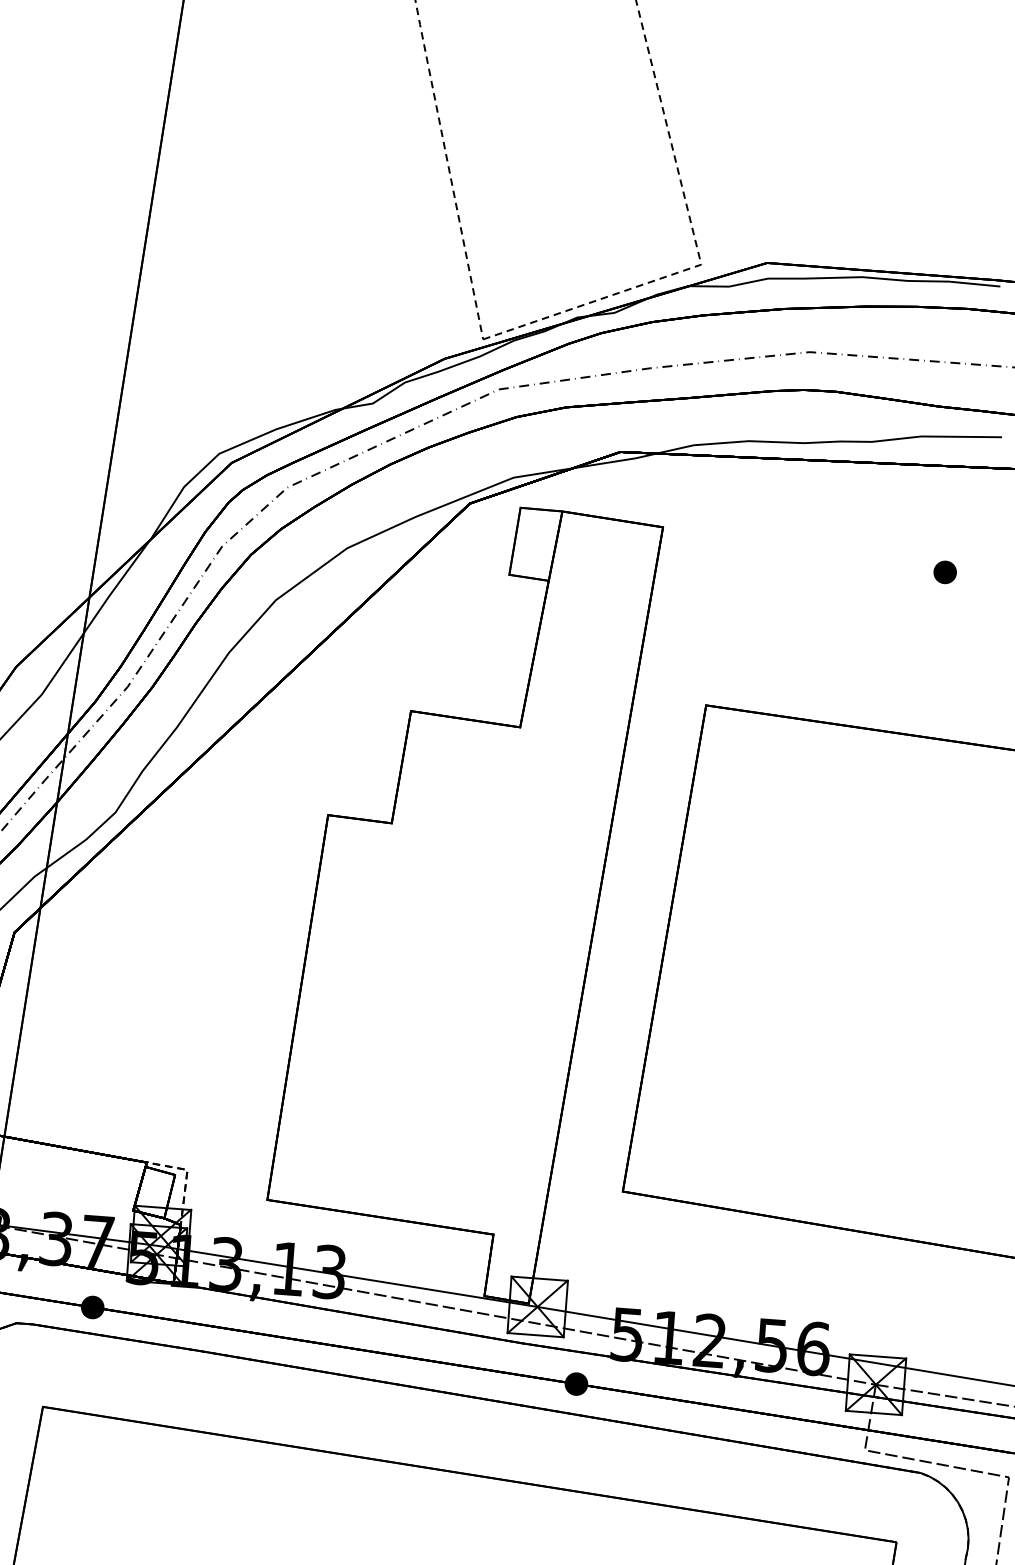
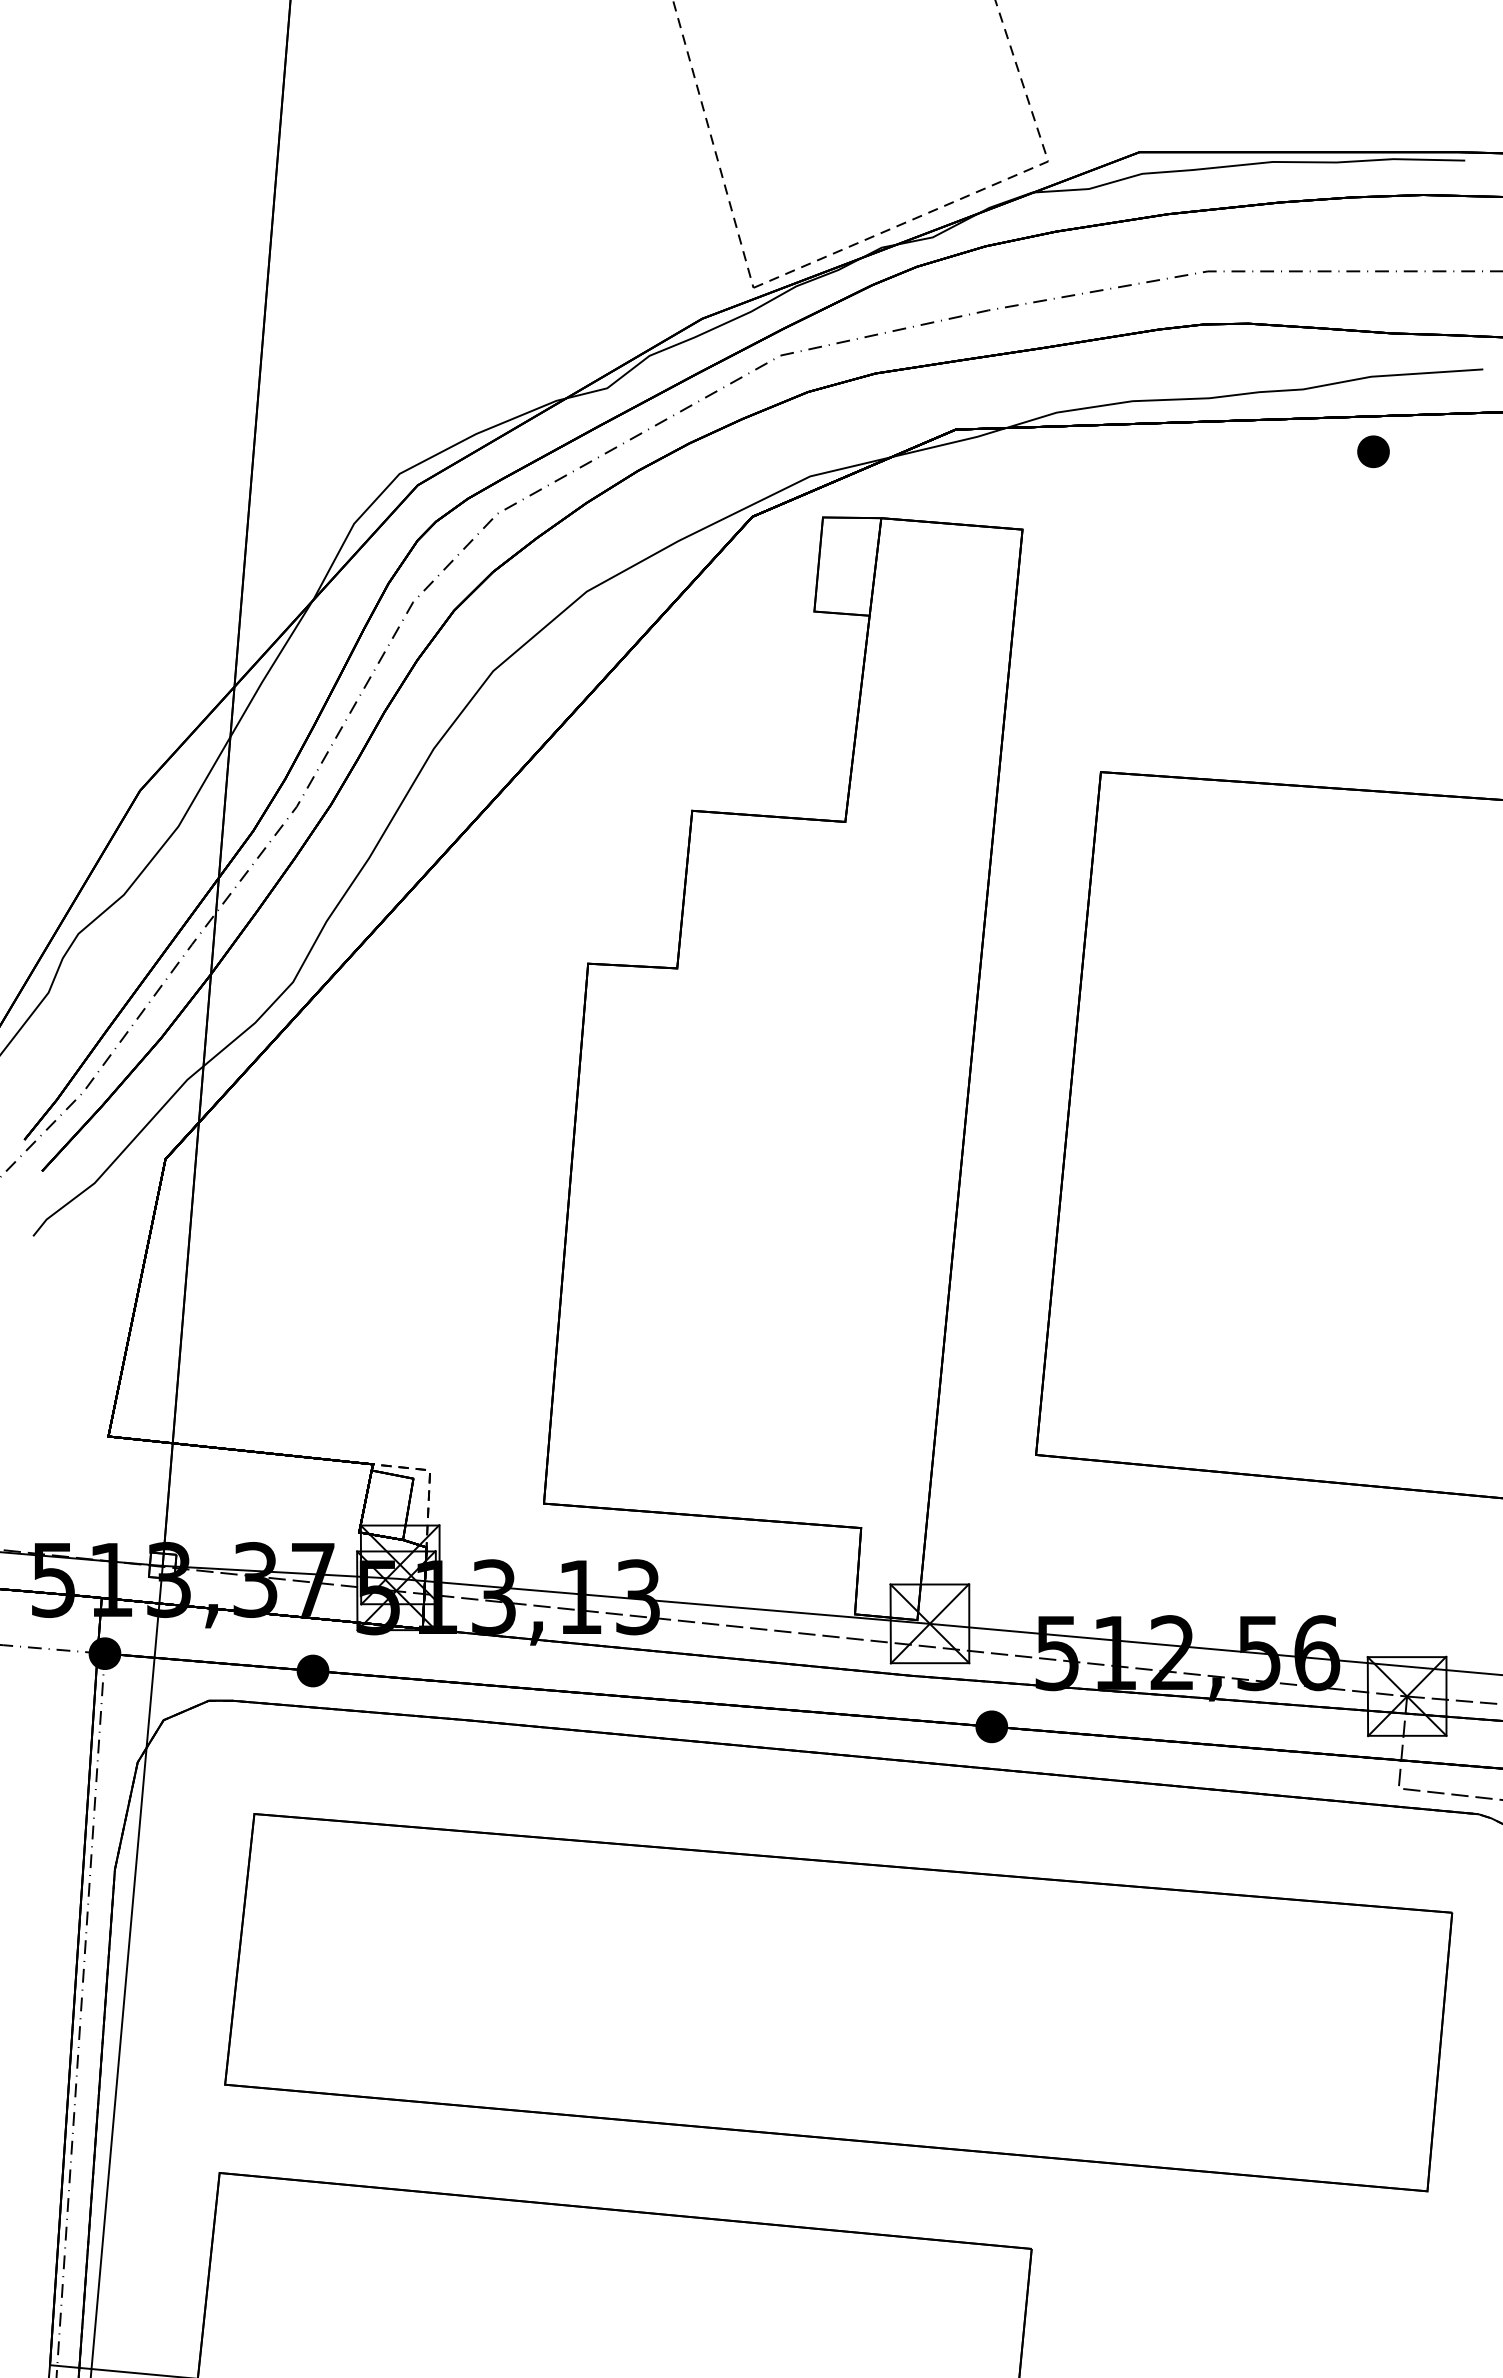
part: (945, 572) -> (1373, 451), moved

